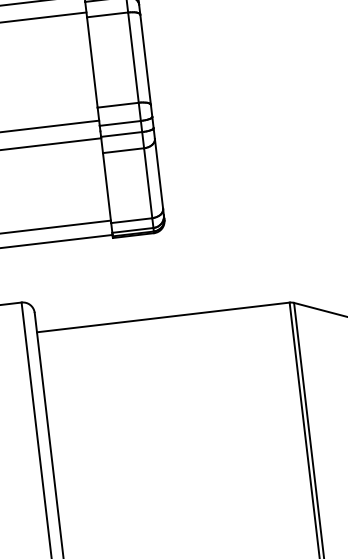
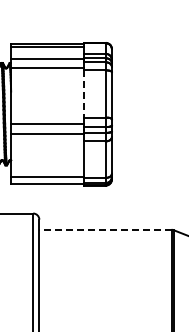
line: (92, 61) -> (84, 93), solid -> dashed
line: (161, 317) -> (104, 229), solid -> dashed

